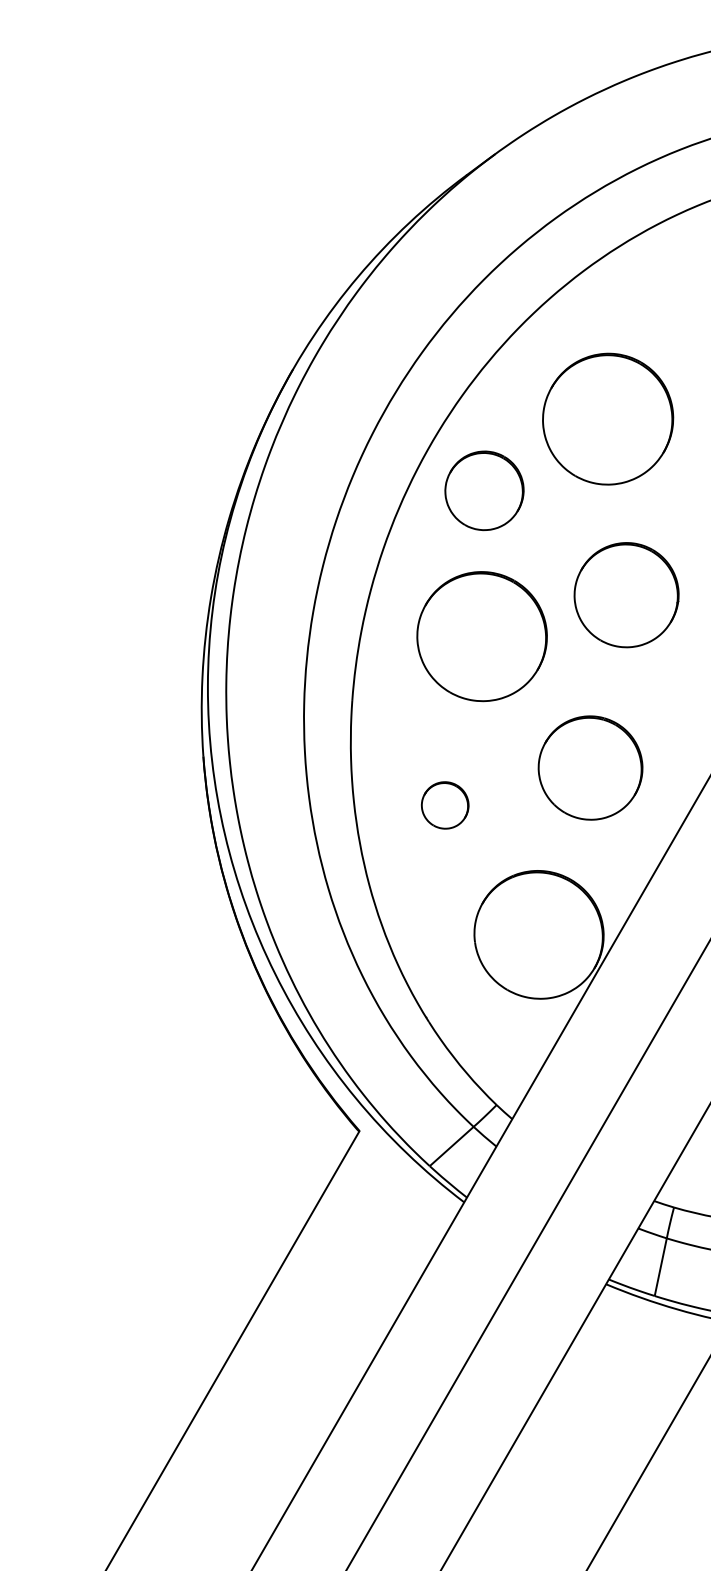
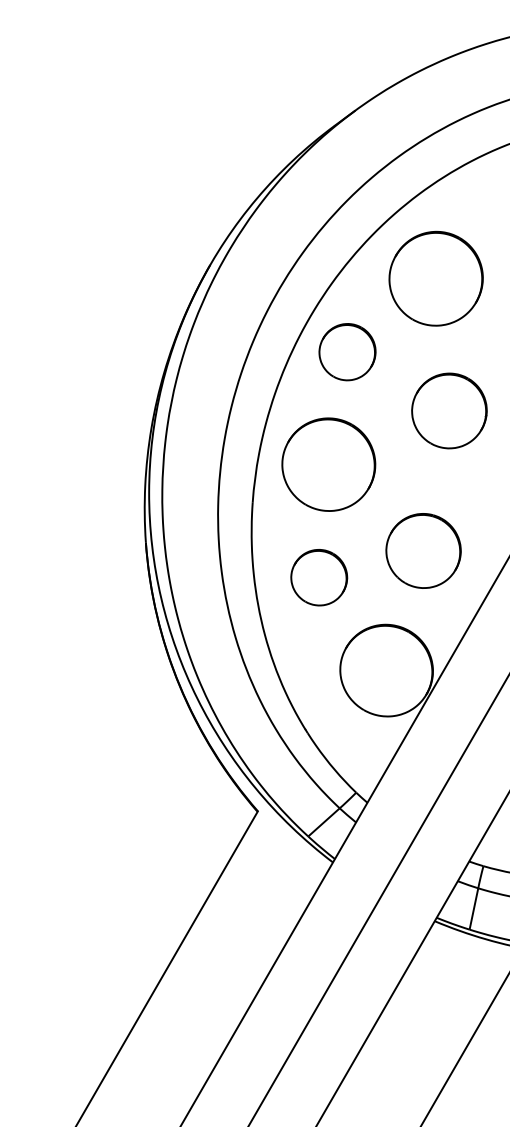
part: (607, 418) -> (435, 278), moved
part: (626, 594) -> (449, 410), moved
part: (481, 636) -> (328, 464), moved
part: (445, 805) -> (319, 577), size x1.67

